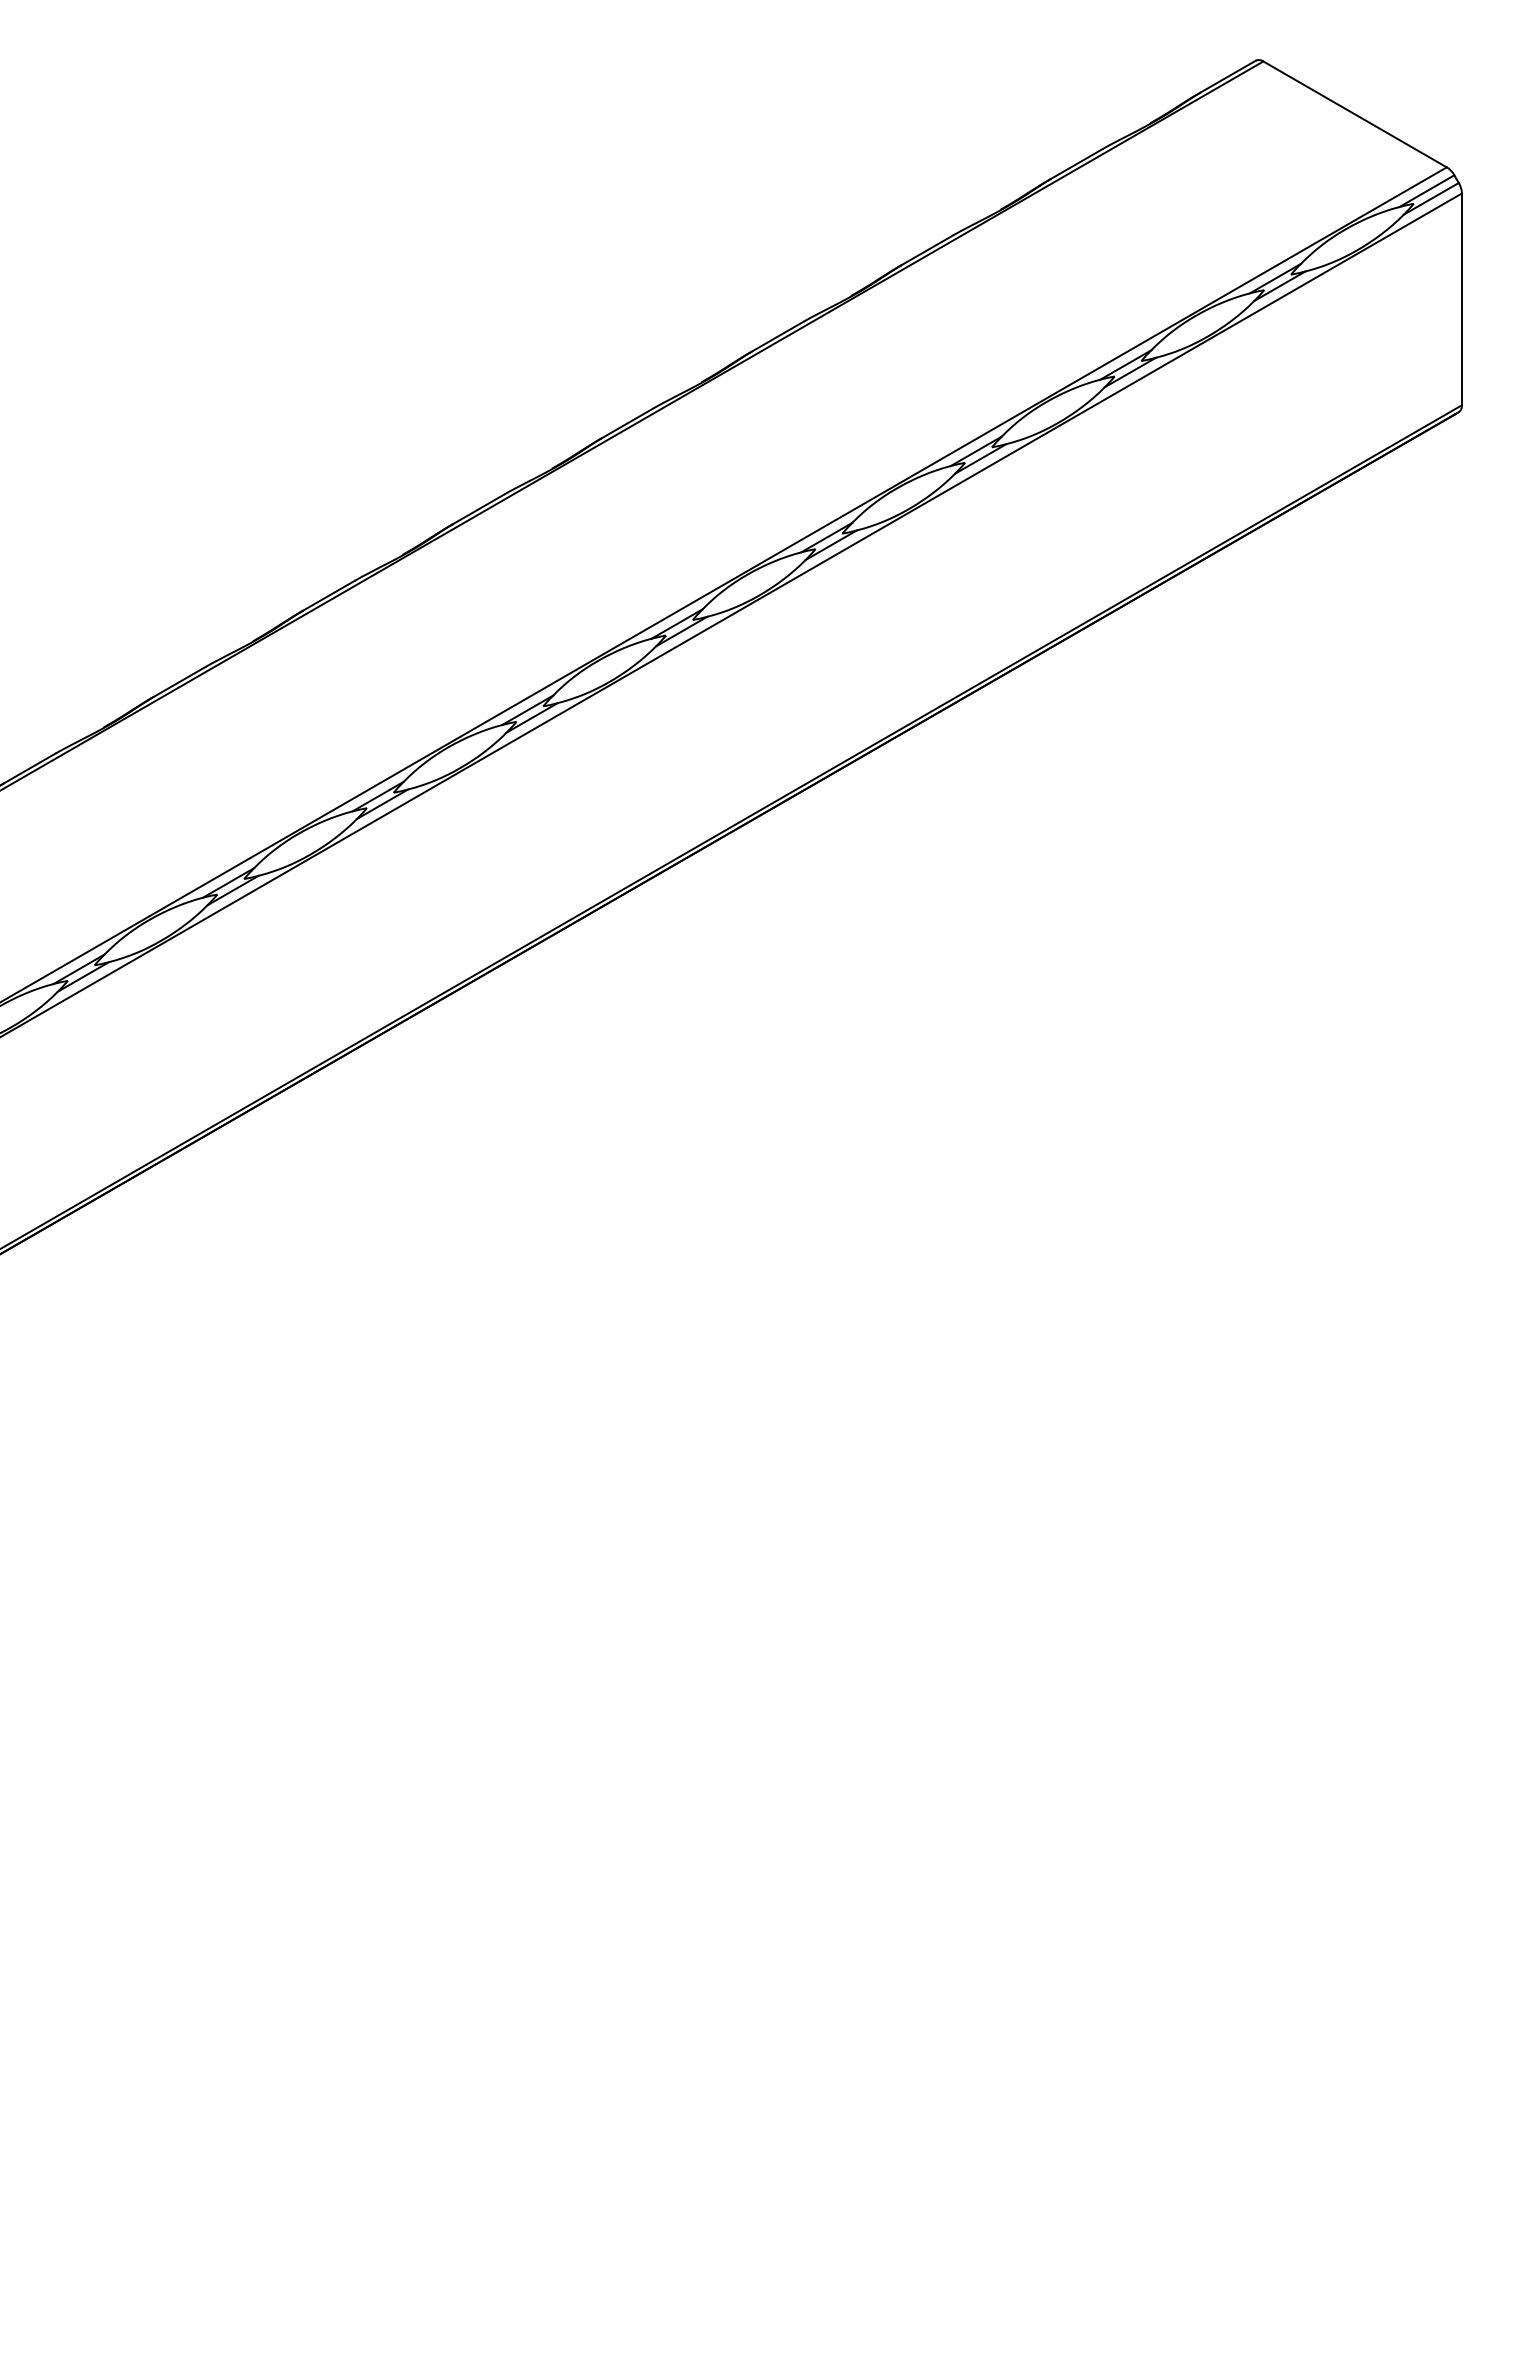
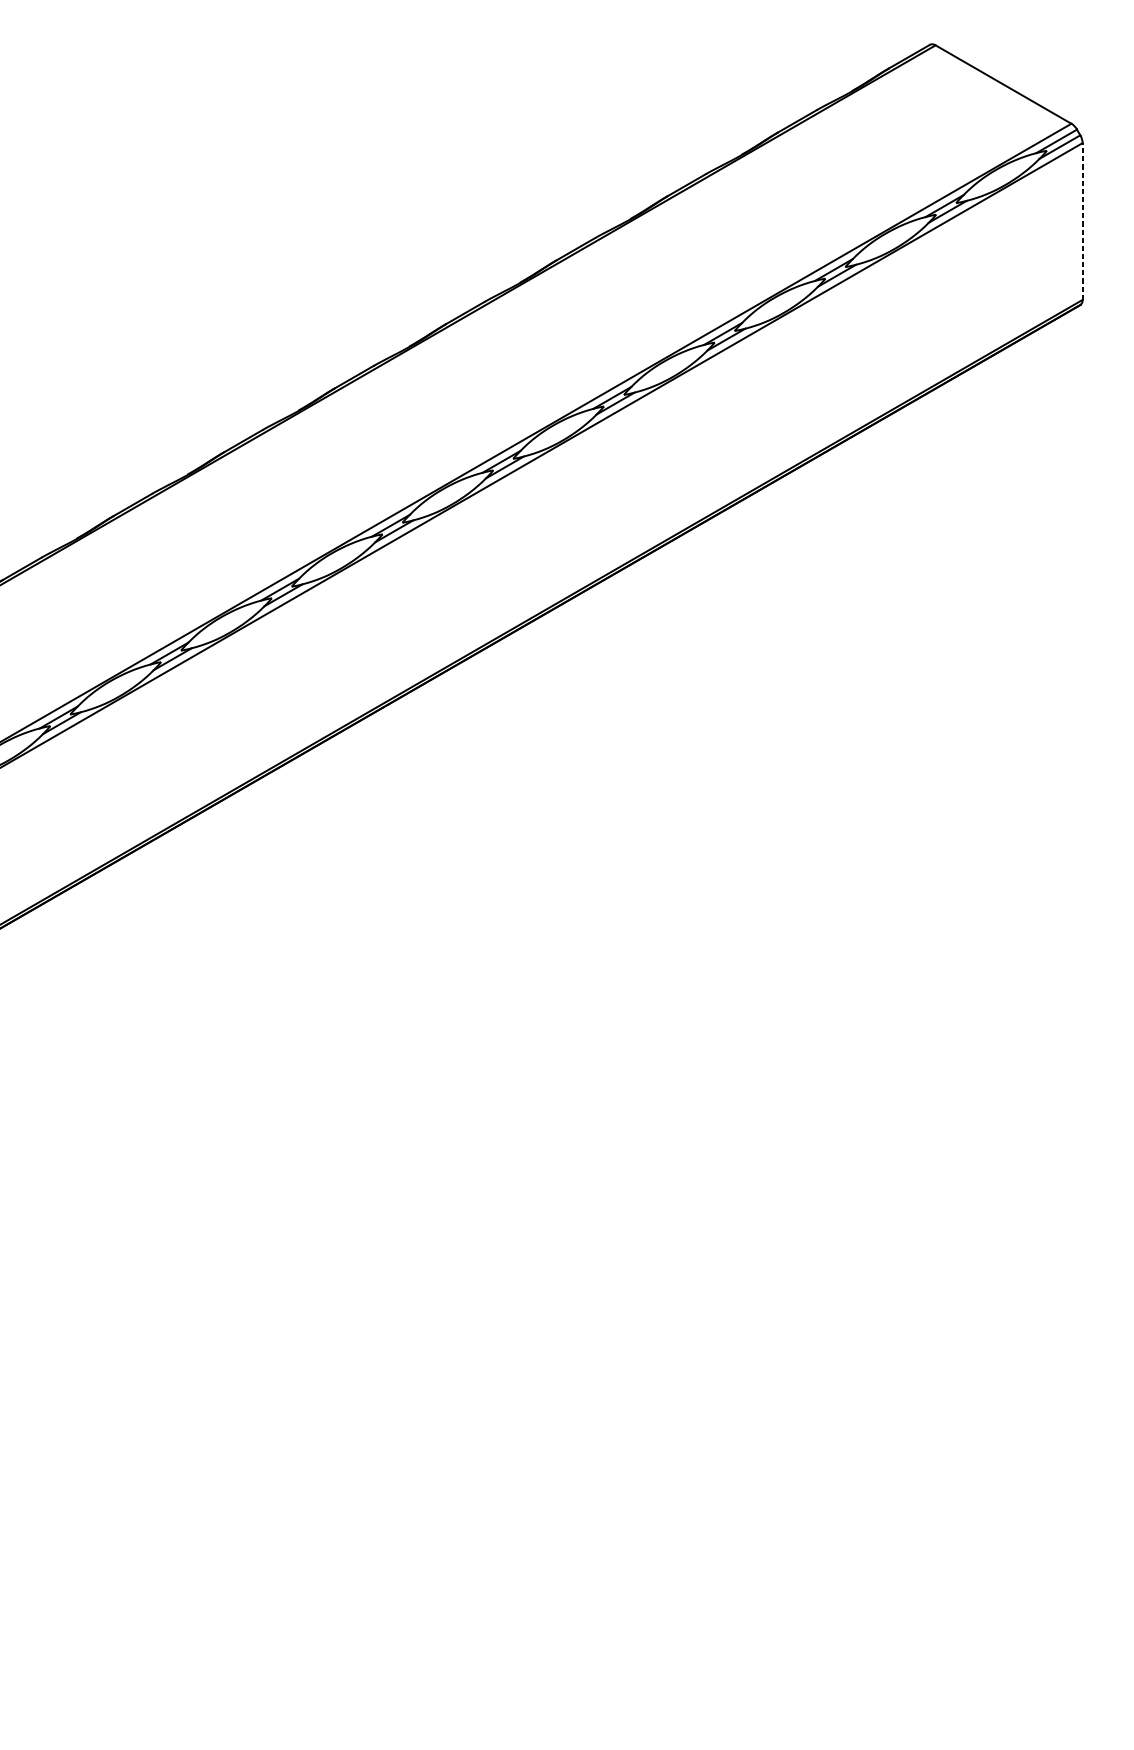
line: (1461, 299) -> (1082, 221), solid -> dashed

